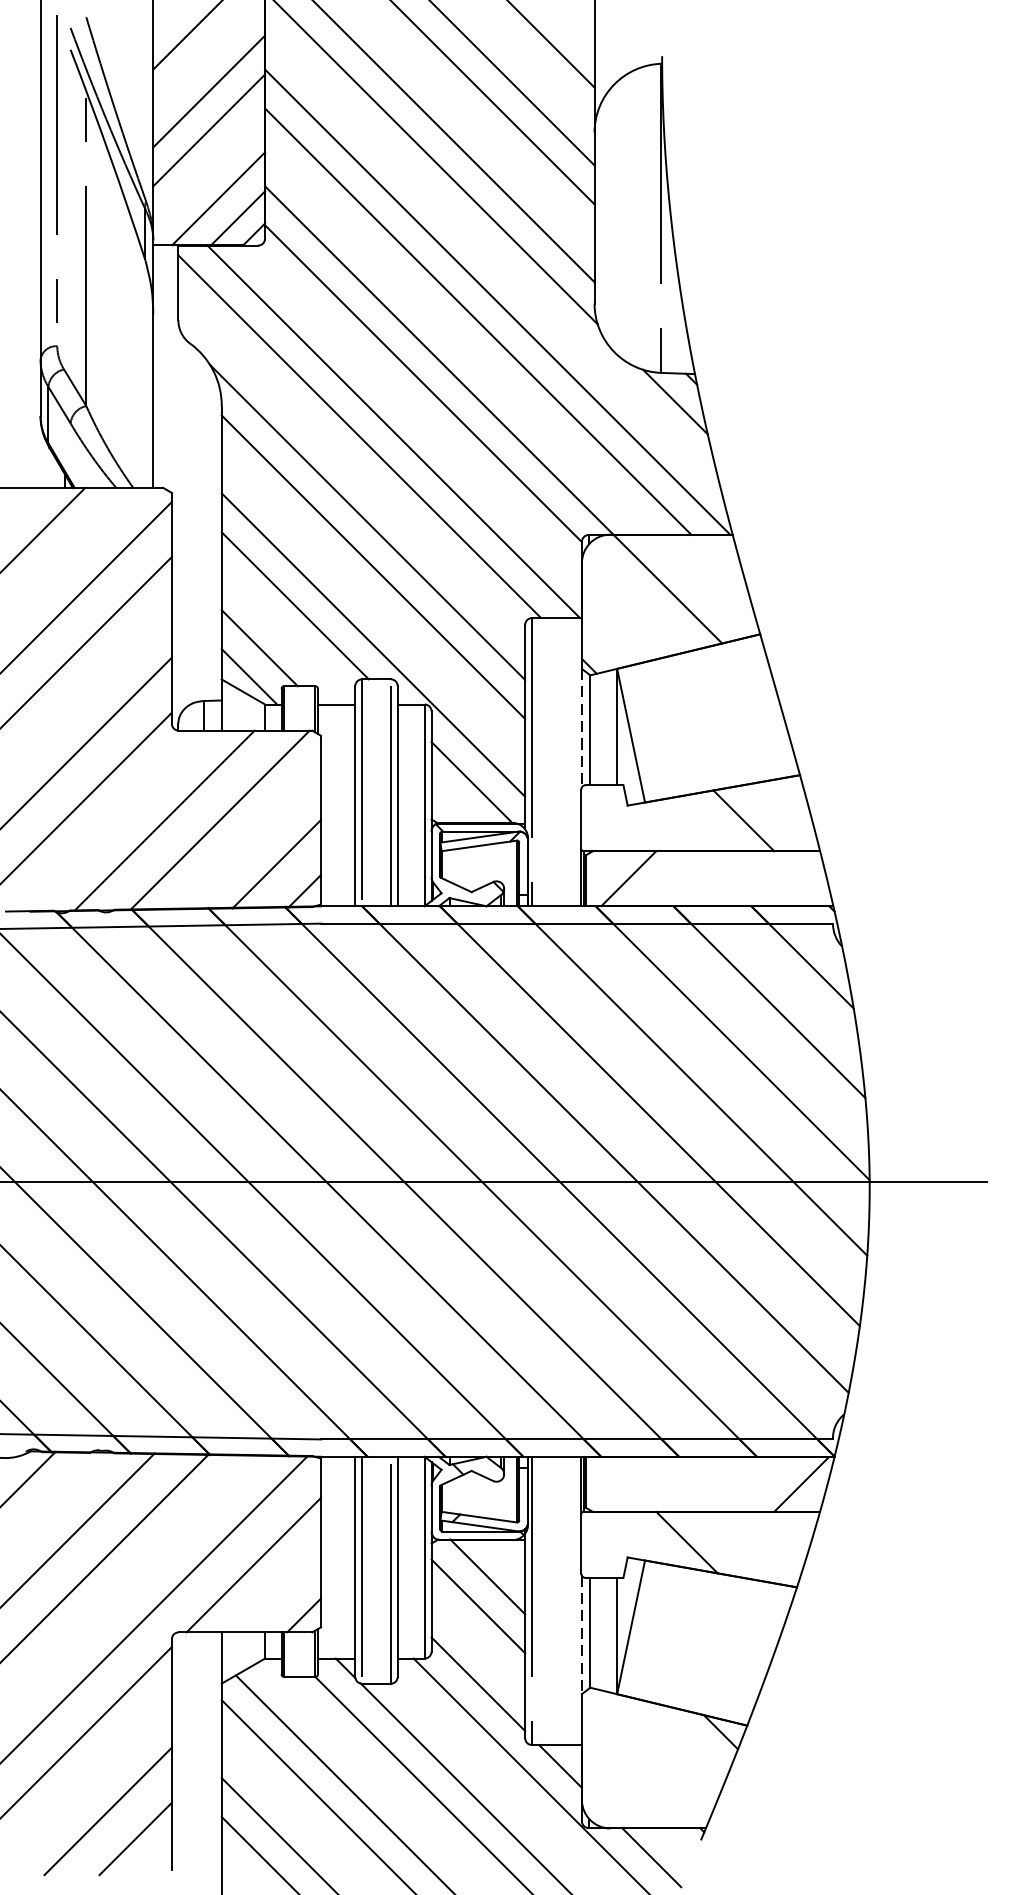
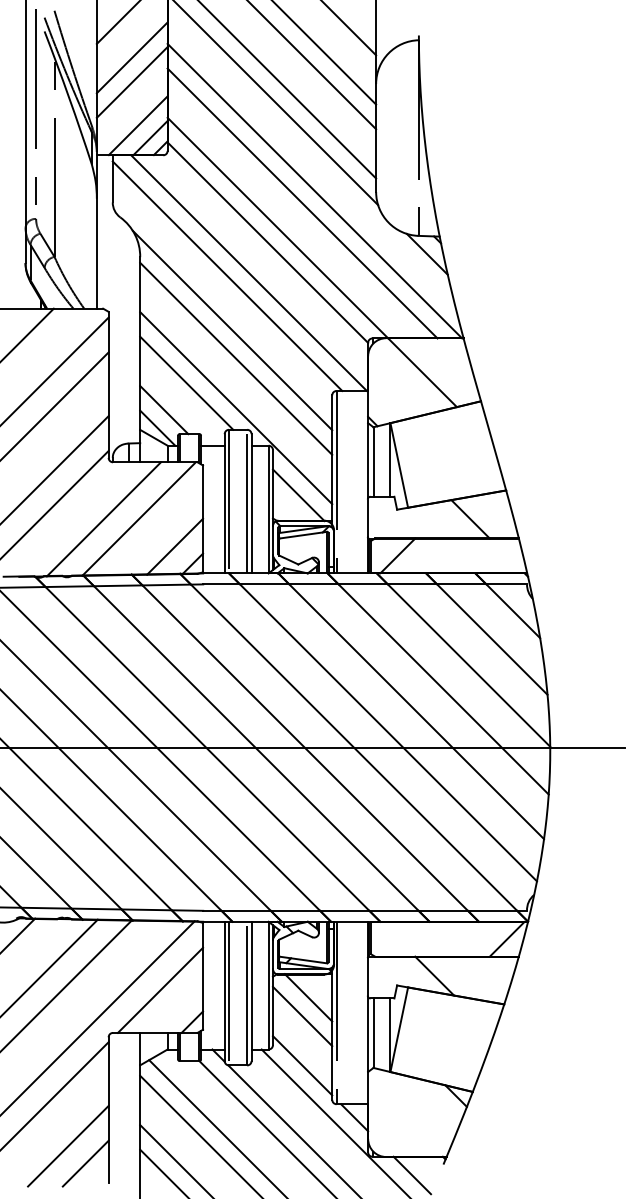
line: (582, 729) -> (368, 461), dashed -> solid
line: (582, 1636) -> (368, 1035), dashed -> solid

